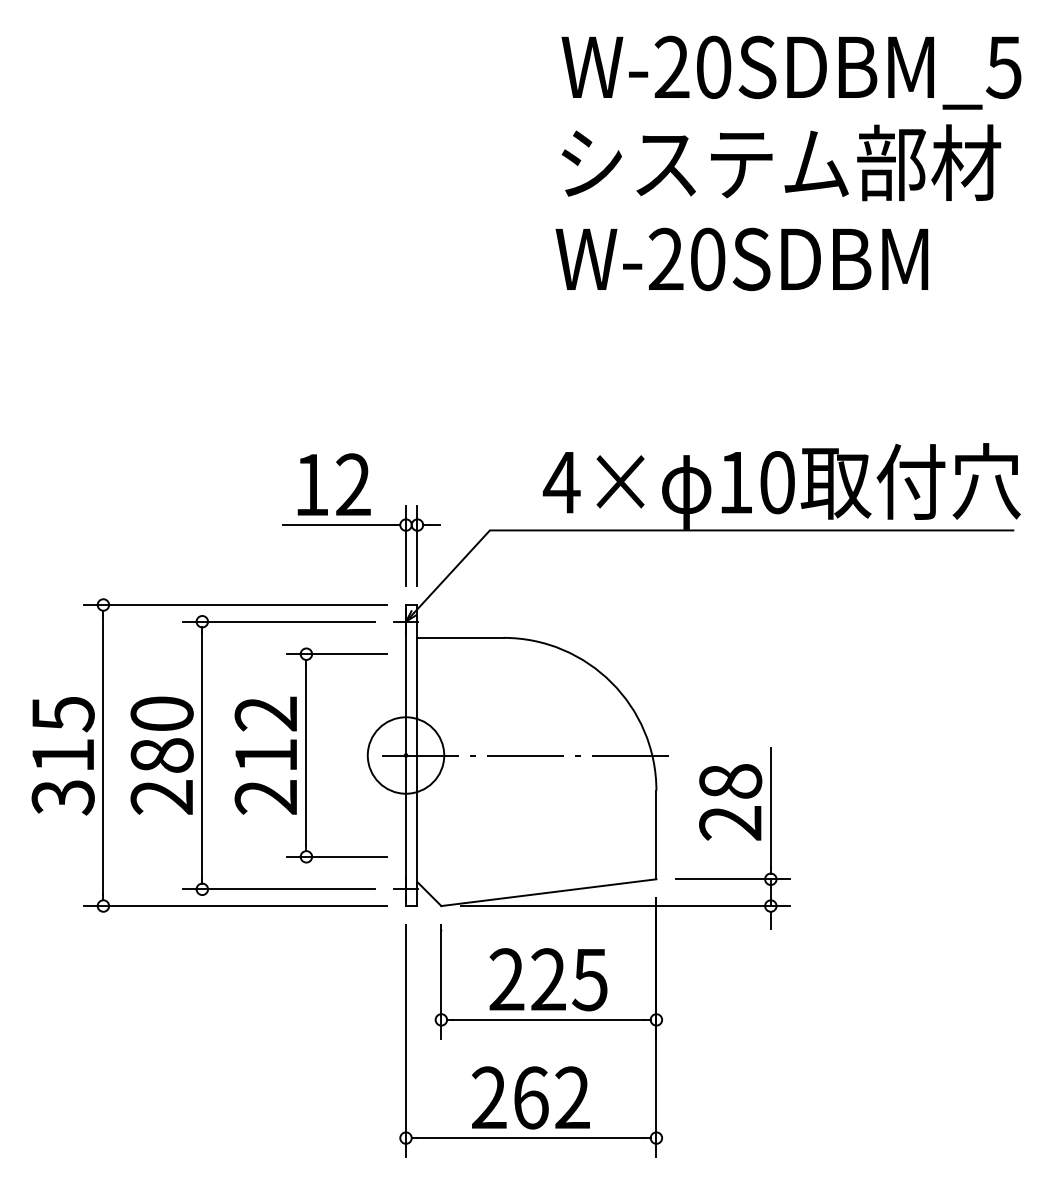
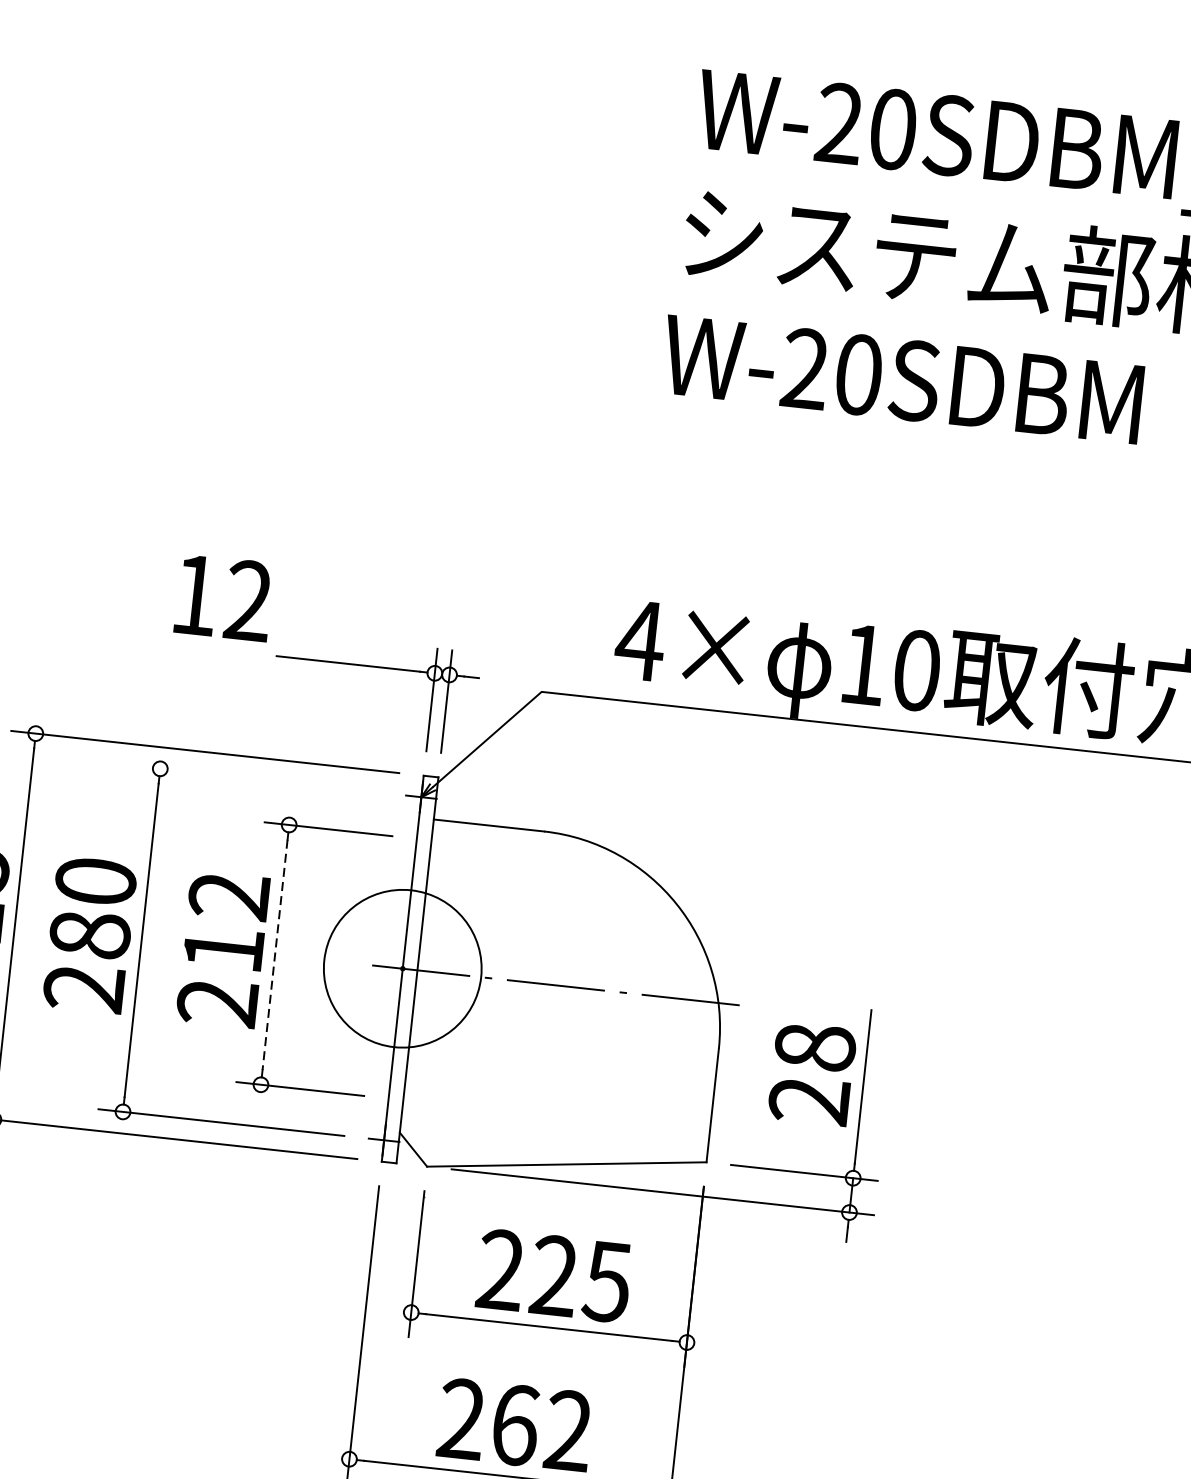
text: (333, 484) -> (223, 597), moved
line: (278, 621) -> (257, 779), removed
line: (306, 755) -> (275, 954), solid -> dashed
circle: (405, 755) -> (402, 968), size x1.6

